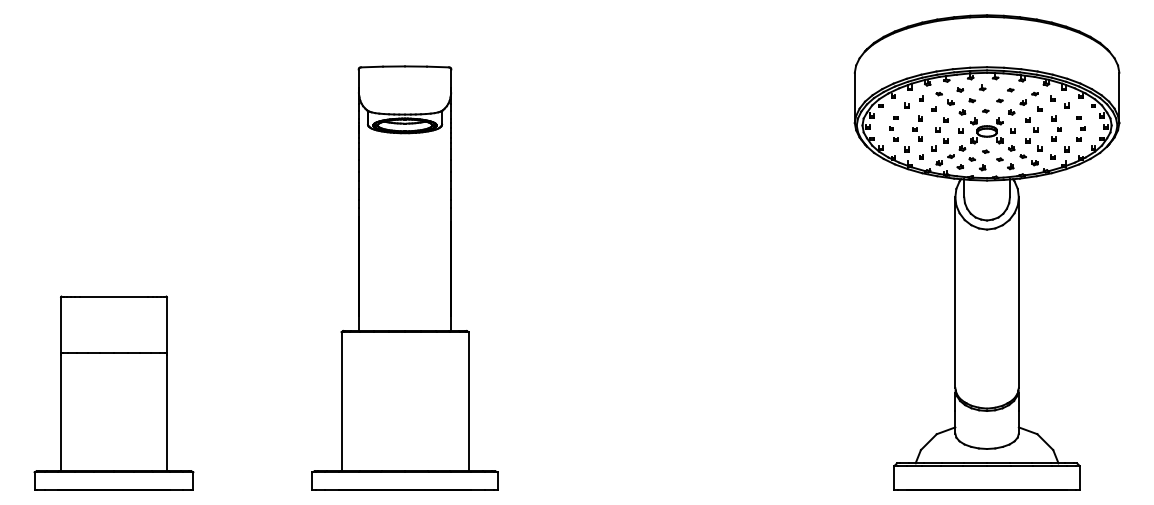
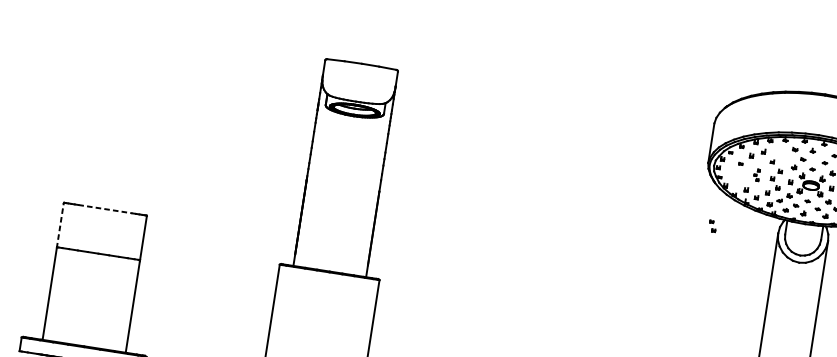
part: (944, 98) -> (781, 154), removed
part: (917, 128) -> (756, 174), size x0.6
part: (893, 133) -> (712, 225), moved
line: (114, 296) -> (105, 209), solid -> dashed
line: (61, 326) -> (60, 226), solid -> dashed

